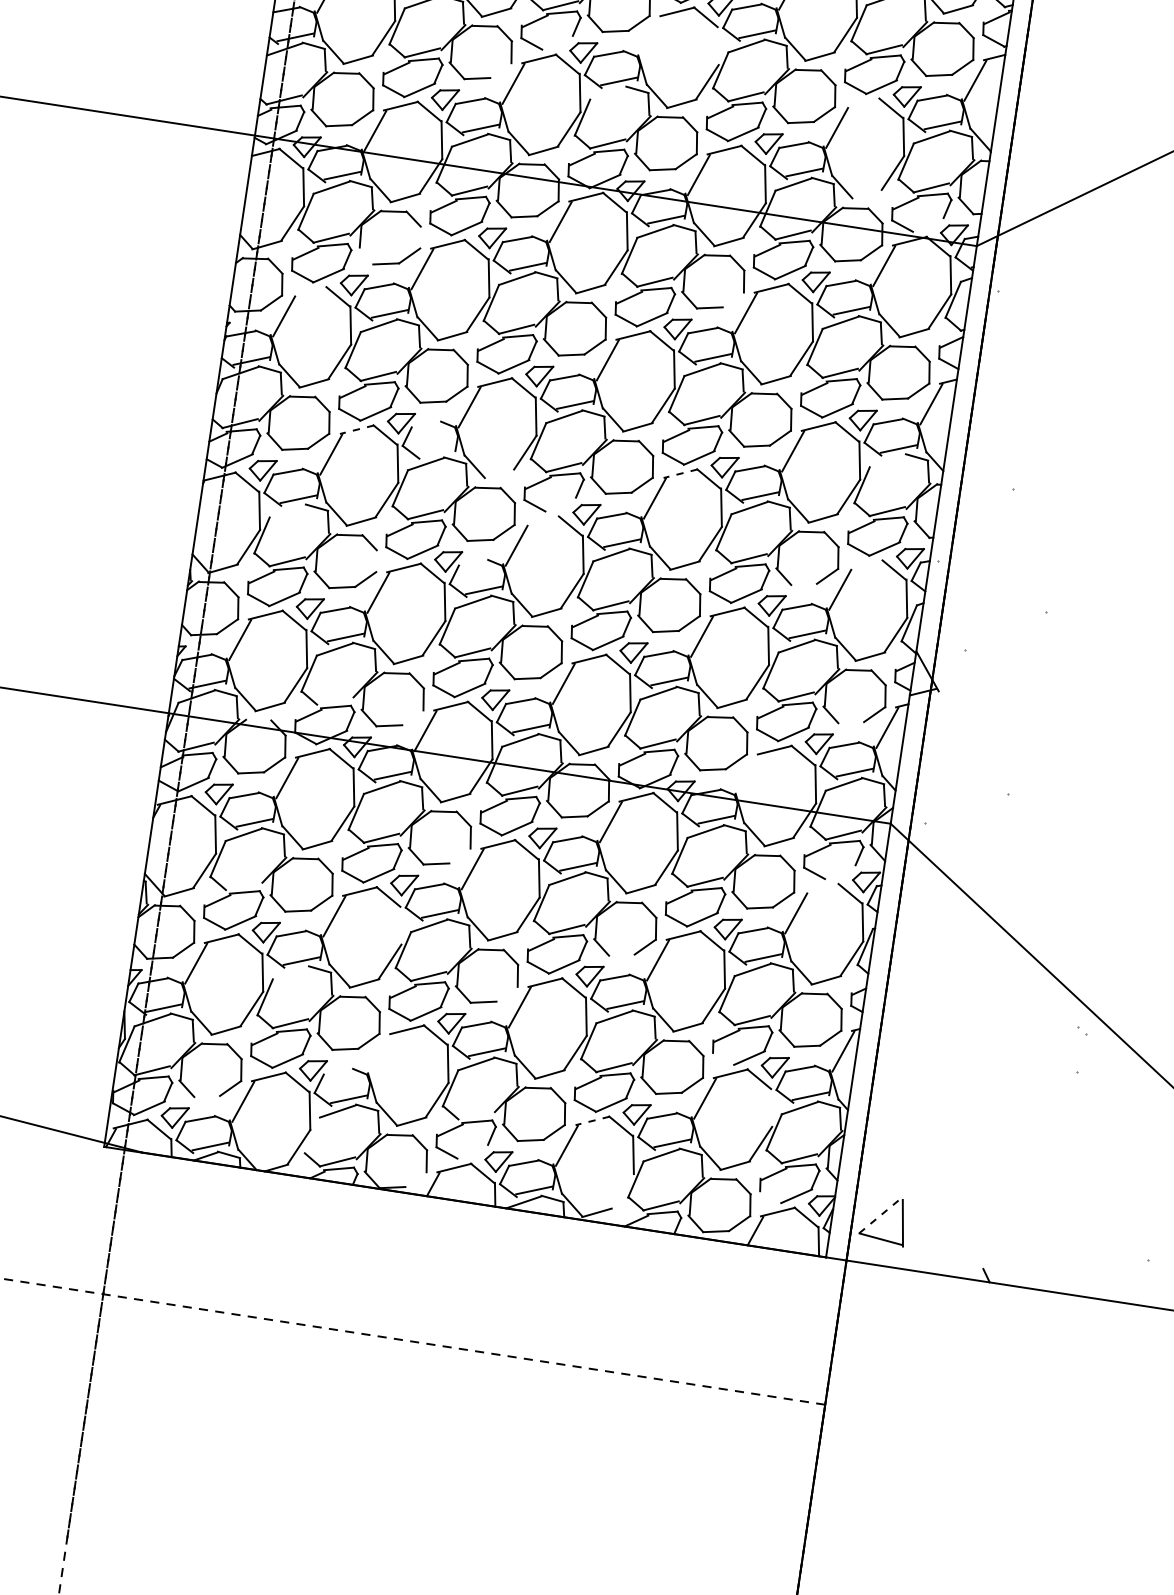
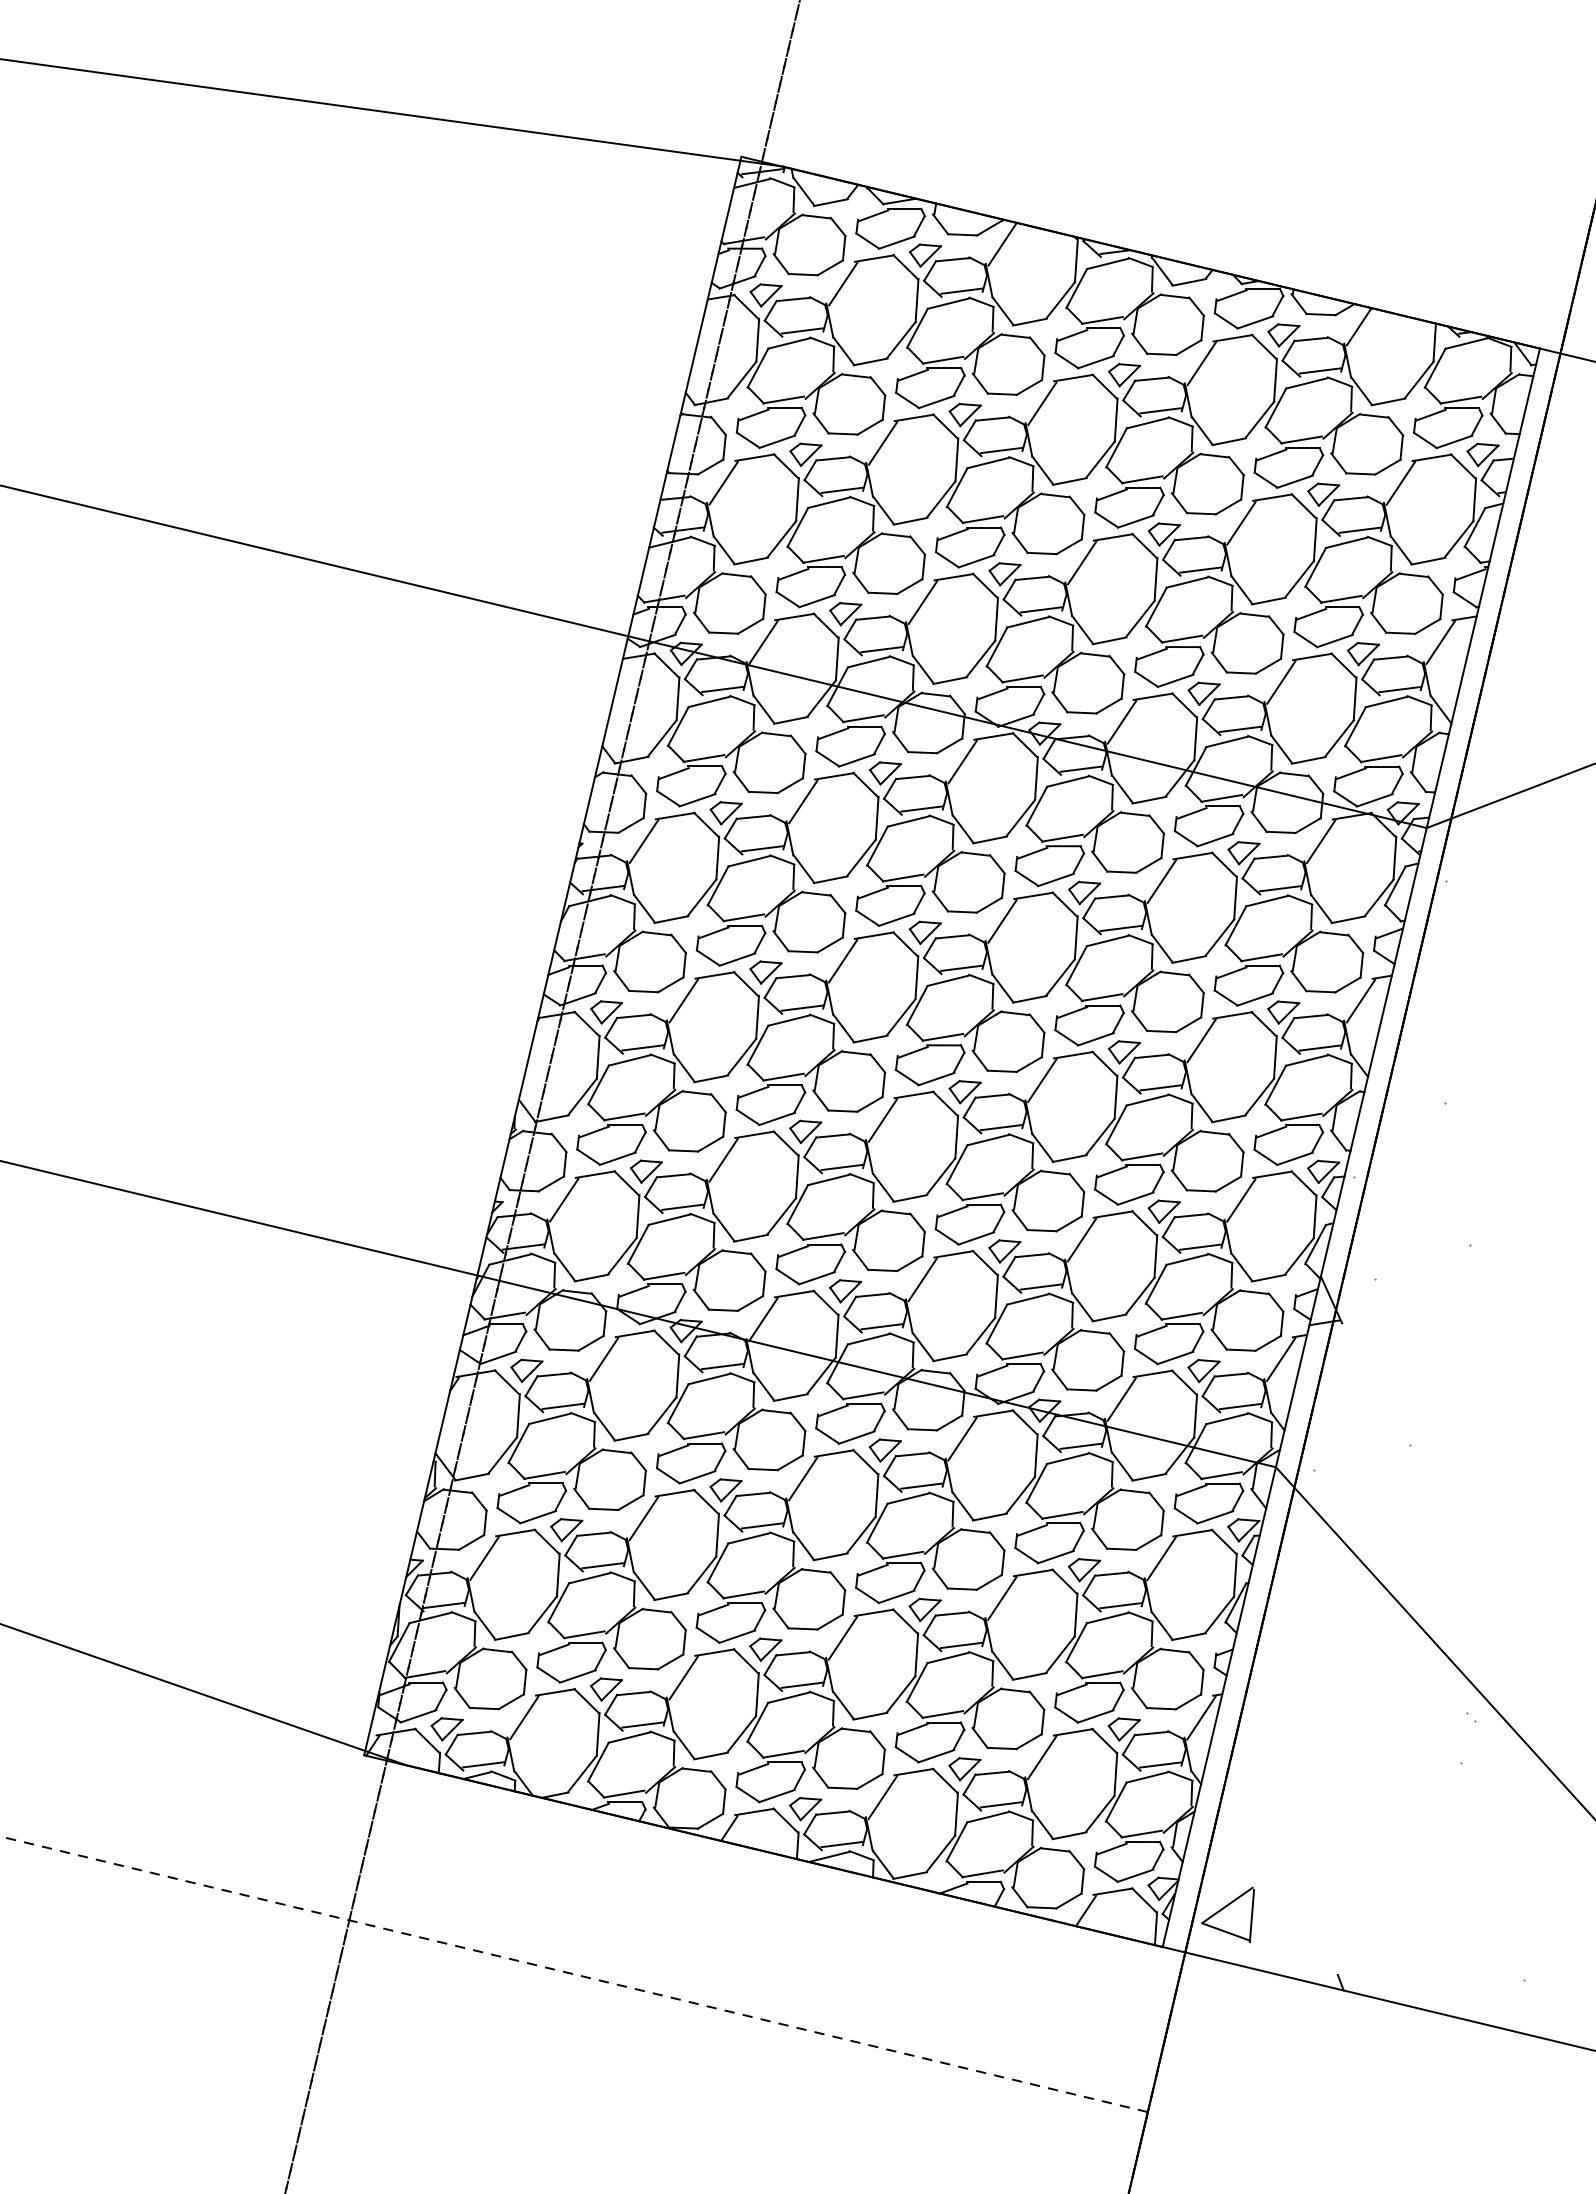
line: (651, 36) -> (1082, 562), added
line: (557, 43) -> (976, 561), added
line: (717, 45) -> (1155, 578), added
line: (500, 70) -> (909, 586), added
line: (607, 93) -> (1027, 622), added
line: (862, 102) -> (1312, 656), added
line: (867, 195) -> (1308, 760), added
line: (928, 225) -> (1374, 800), added
line: (419, 237) -> (803, 766), added
line: (365, 255) -> (740, 781), added
line: (309, 291) -> (674, 816), added
line: (733, 300) -> (1148, 865), added
line: (425, 424) -> (792, 976), added
line: (356, 429) -> (714, 975), dashed -> solid
line: (436, 451) -> (801, 1007), added
line: (887, 461) -> (1306, 1060), added
line: (680, 473) -> (1073, 1055), dashed -> solid
line: (499, 474) -> (870, 1038), added
line: (561, 504) -> (936, 1078), added
line: (287, 511) -> (629, 1060), added
line: (541, 520) -> (913, 1094), added
line: (376, 561) -> (724, 1124), added
line: (473, 562) -> (832, 1135), added
line: (865, 564) -> (1272, 1174), added
line: (803, 584) -> (1200, 1190), added
line: (333, 699) -> (663, 1275), added
line: (412, 717) -> (749, 1303), added
line: (258, 720) -> (577, 1291), added
line: (850, 722) -> (1240, 1349), added
line: (748, 775) -> (1121, 1399), added
line: (459, 855) -> (789, 1462), added
line: (840, 872) -> (1215, 1517), added
line: (243, 884) -> (544, 1474), added
line: (821, 888) -> (1192, 1533), added
line: (400, 924) -> (717, 1534), added
line: (621, 954) -> (961, 1588), added
line: (290, 973) -> (589, 1578), added
line: (506, 993) -> (829, 1621), added
line: (381, 1054) -> (683, 1677), added
line: (723, 1058) -> (1066, 1714), added
line: (338, 1072) -> (633, 1693), added
line: (206, 1096) -> (483, 1708), added
line: (771, 1107) -> (1115, 1773), added
line: (475, 1114) -> (783, 1753), added
line: (592, 1121) -> (913, 1772), dashed -> solid
line: (312, 1134) -> (598, 1761), added
line: (472, 1151) -> (776, 1795), added
line: (415, 1178) -> (709, 1820), added
line: (622, 1191) -> (940, 1853), added
line: (770, 1196) -> (1106, 1873), added
line: (880, 1215) -> (1227, 1905), dashed -> solid

